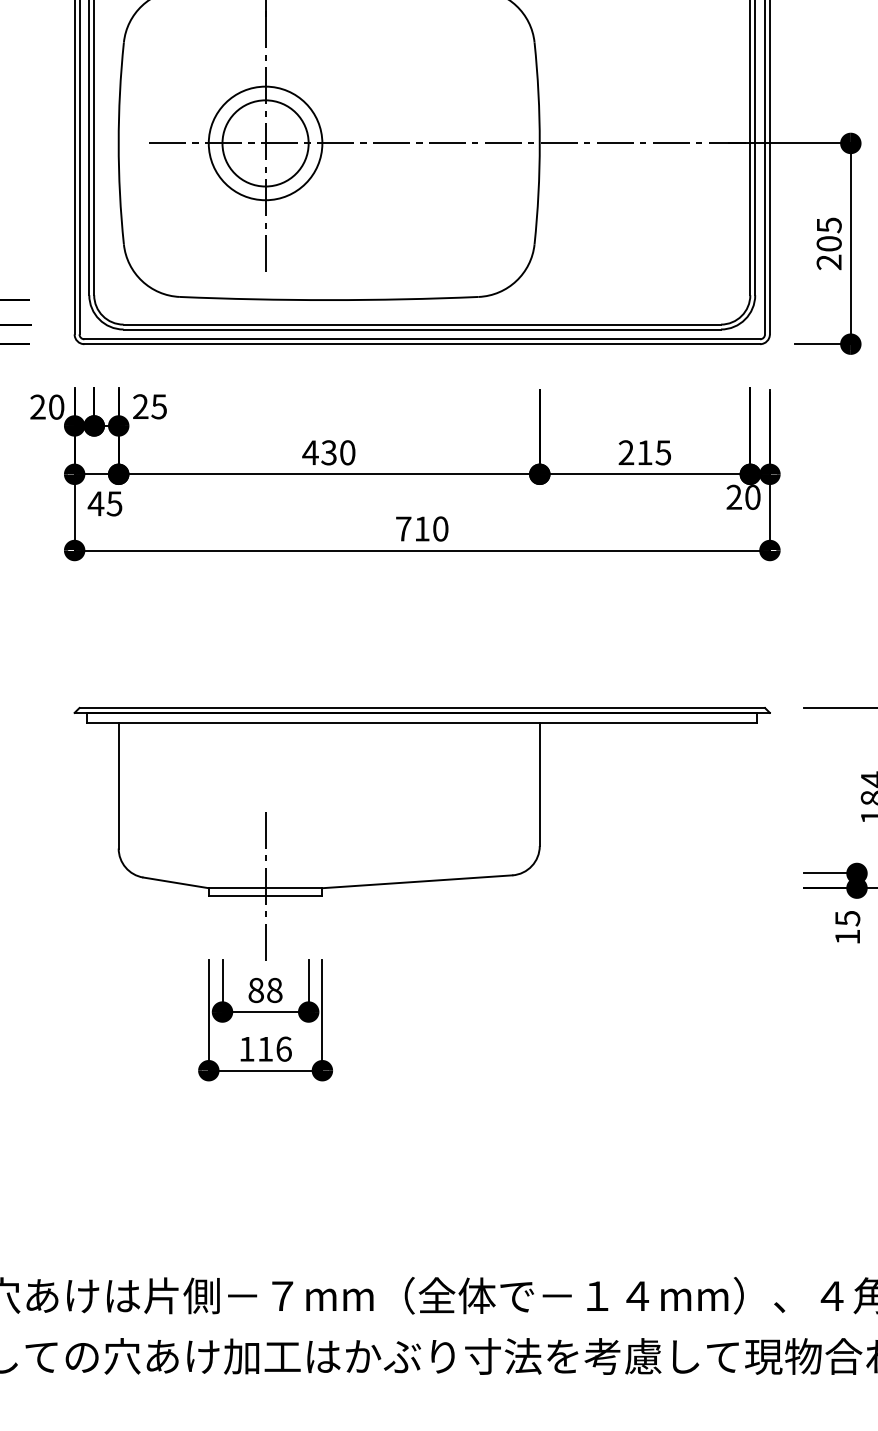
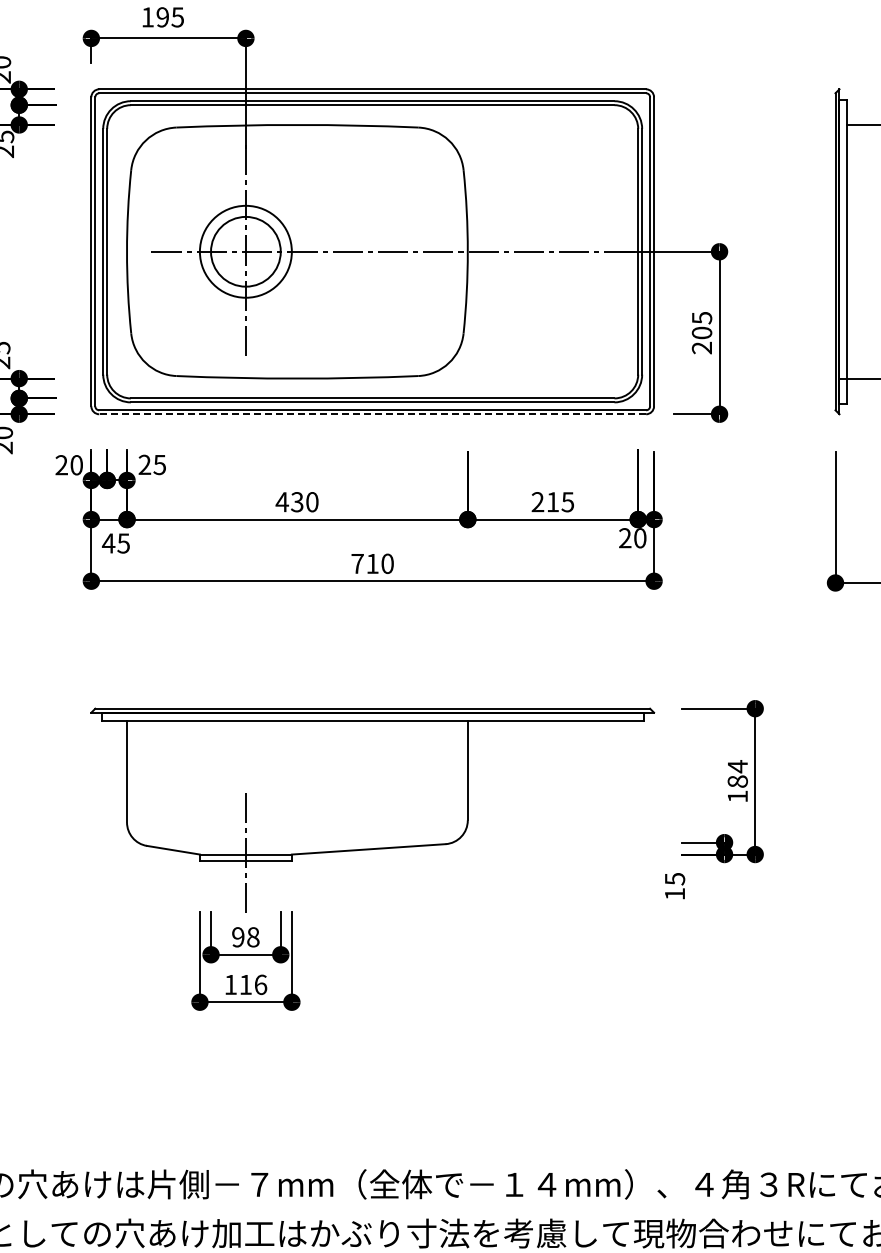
line: (422, 344) -> (372, 414), solid -> dashed
text: (848, 927) -> (675, 886), moved
text: (256, 990) -> (238, 937), 88 -> 98

